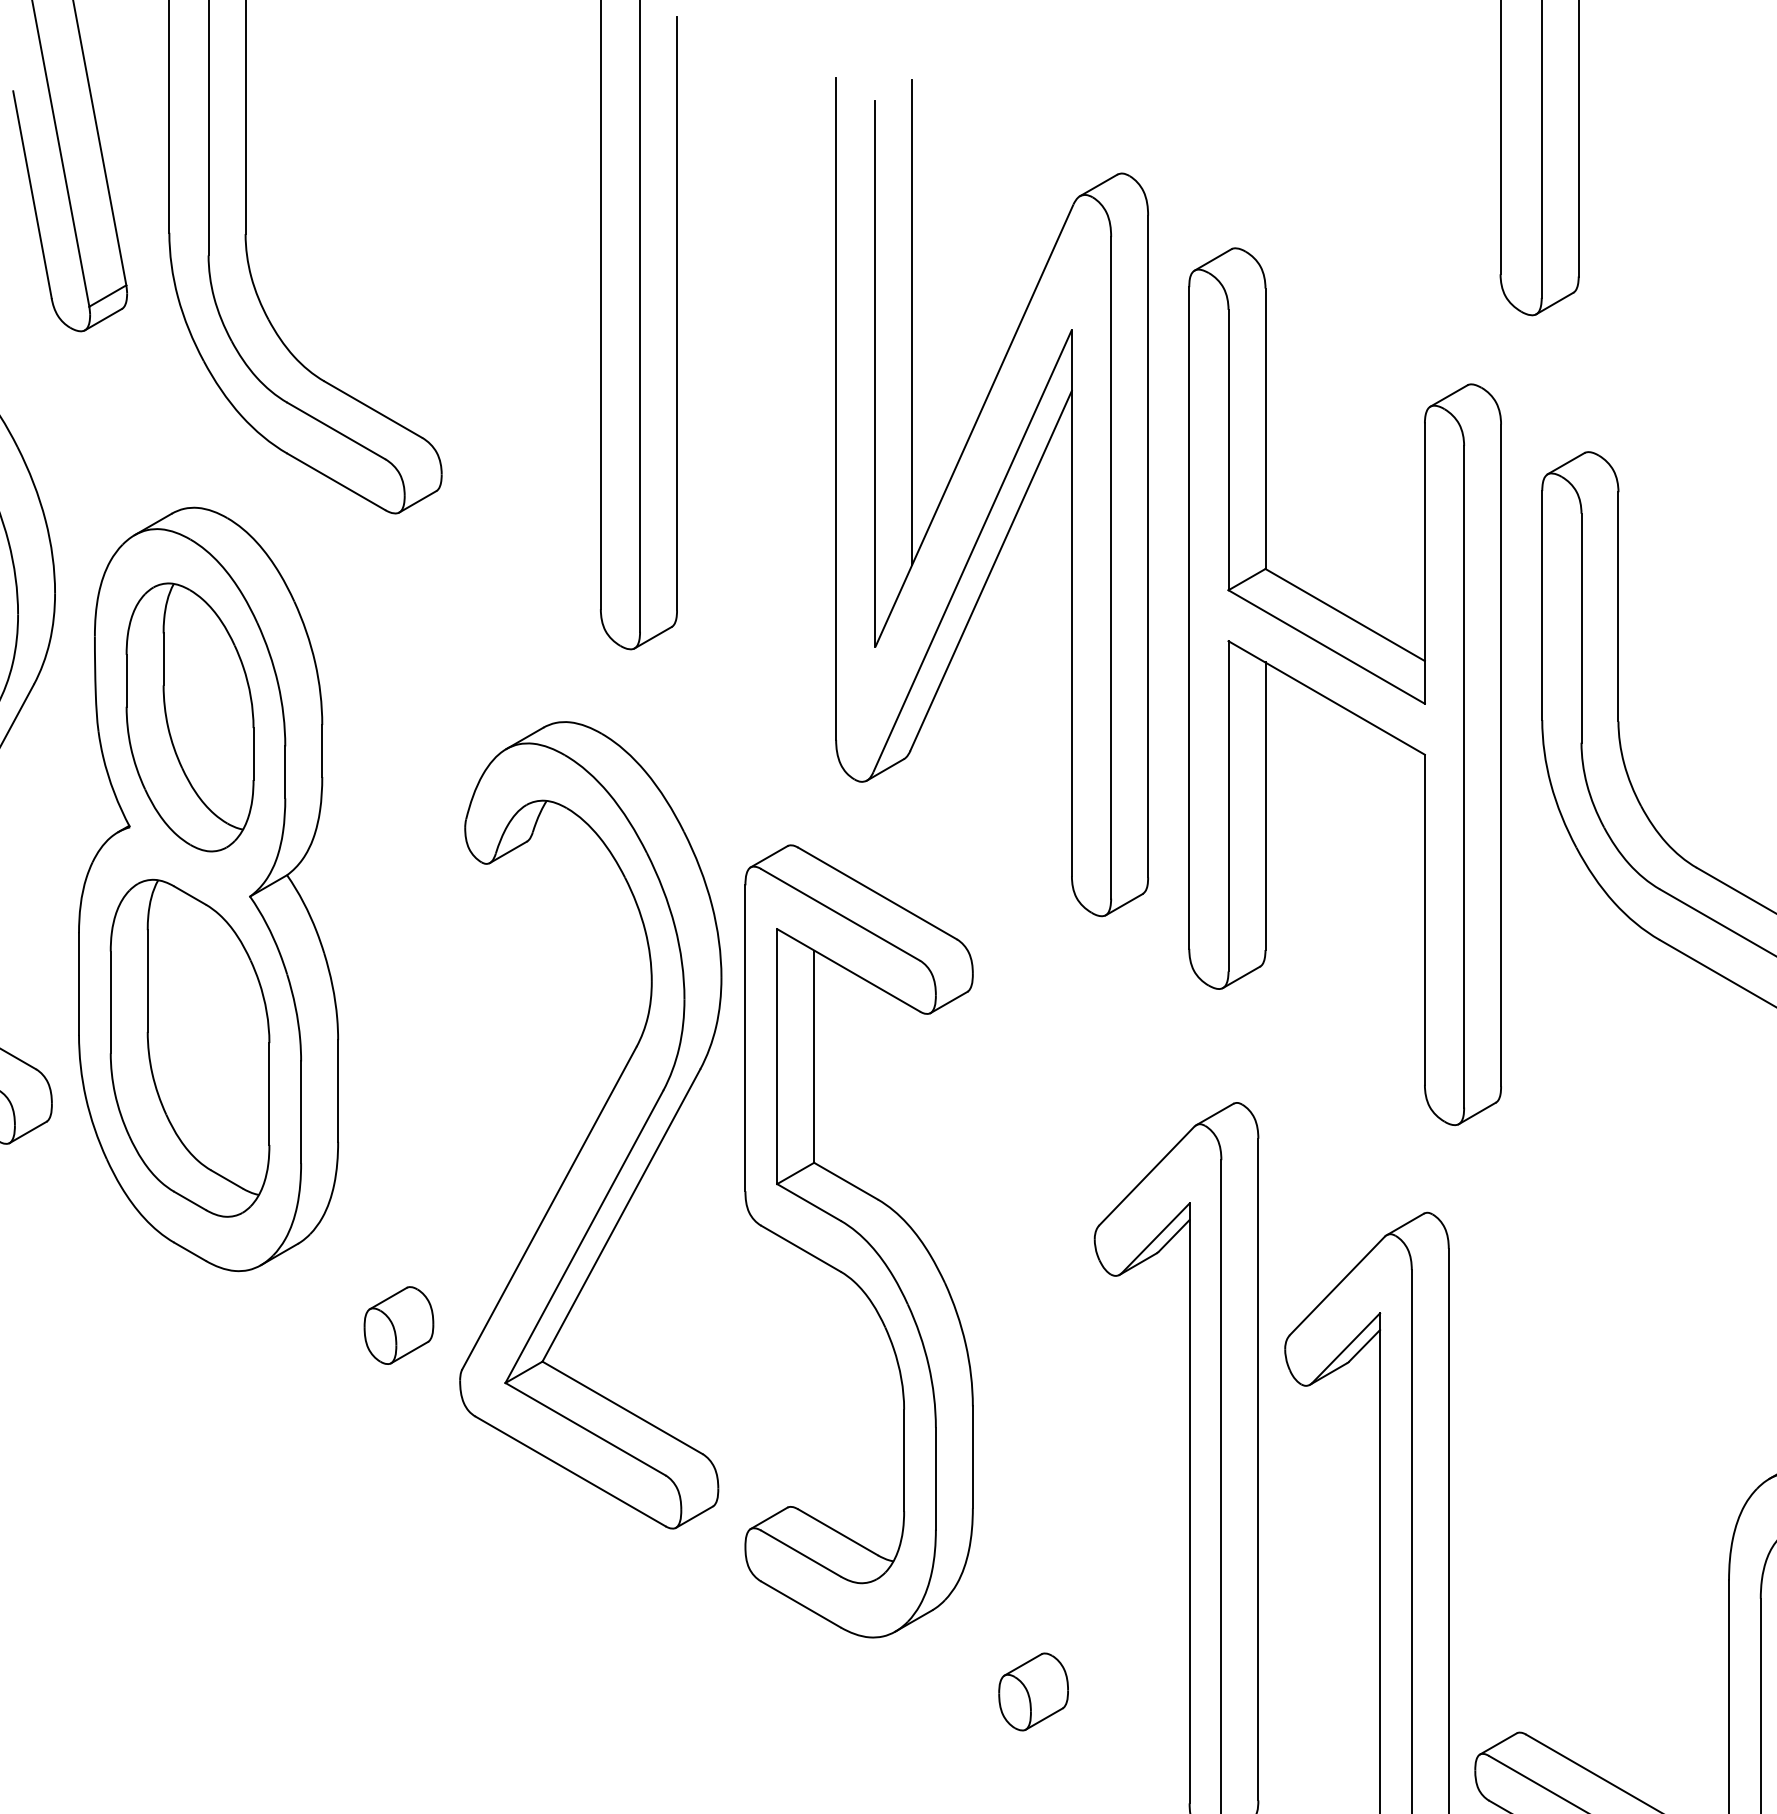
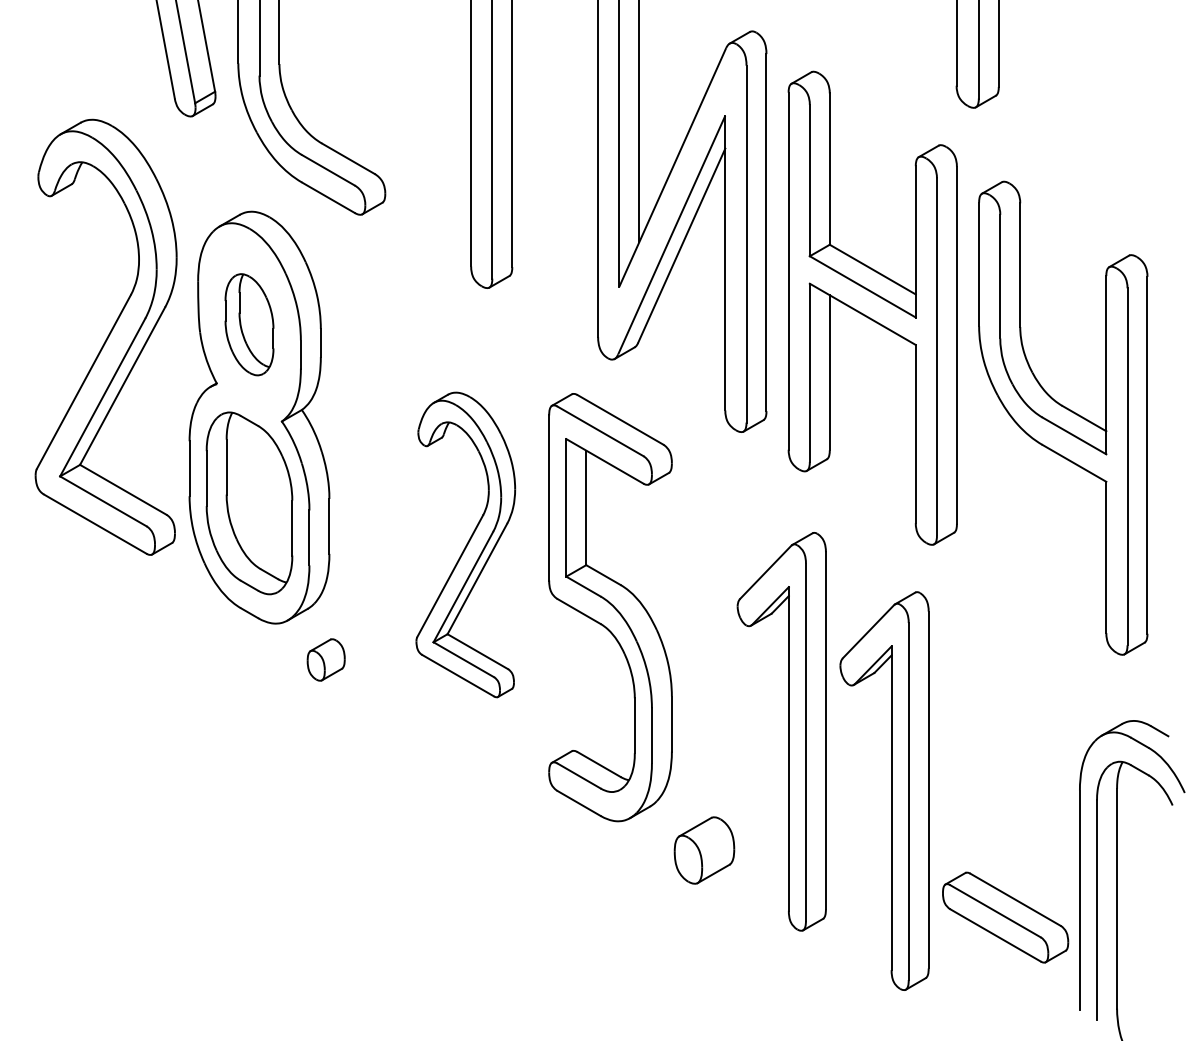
part: (190, 716) -> (249, 324), size x0.7
part: (590, 1124) -> (465, 544), size x0.7
part: (397, 1324) -> (325, 659), moved
part: (1033, 1691) -> (704, 850), size x1.6

